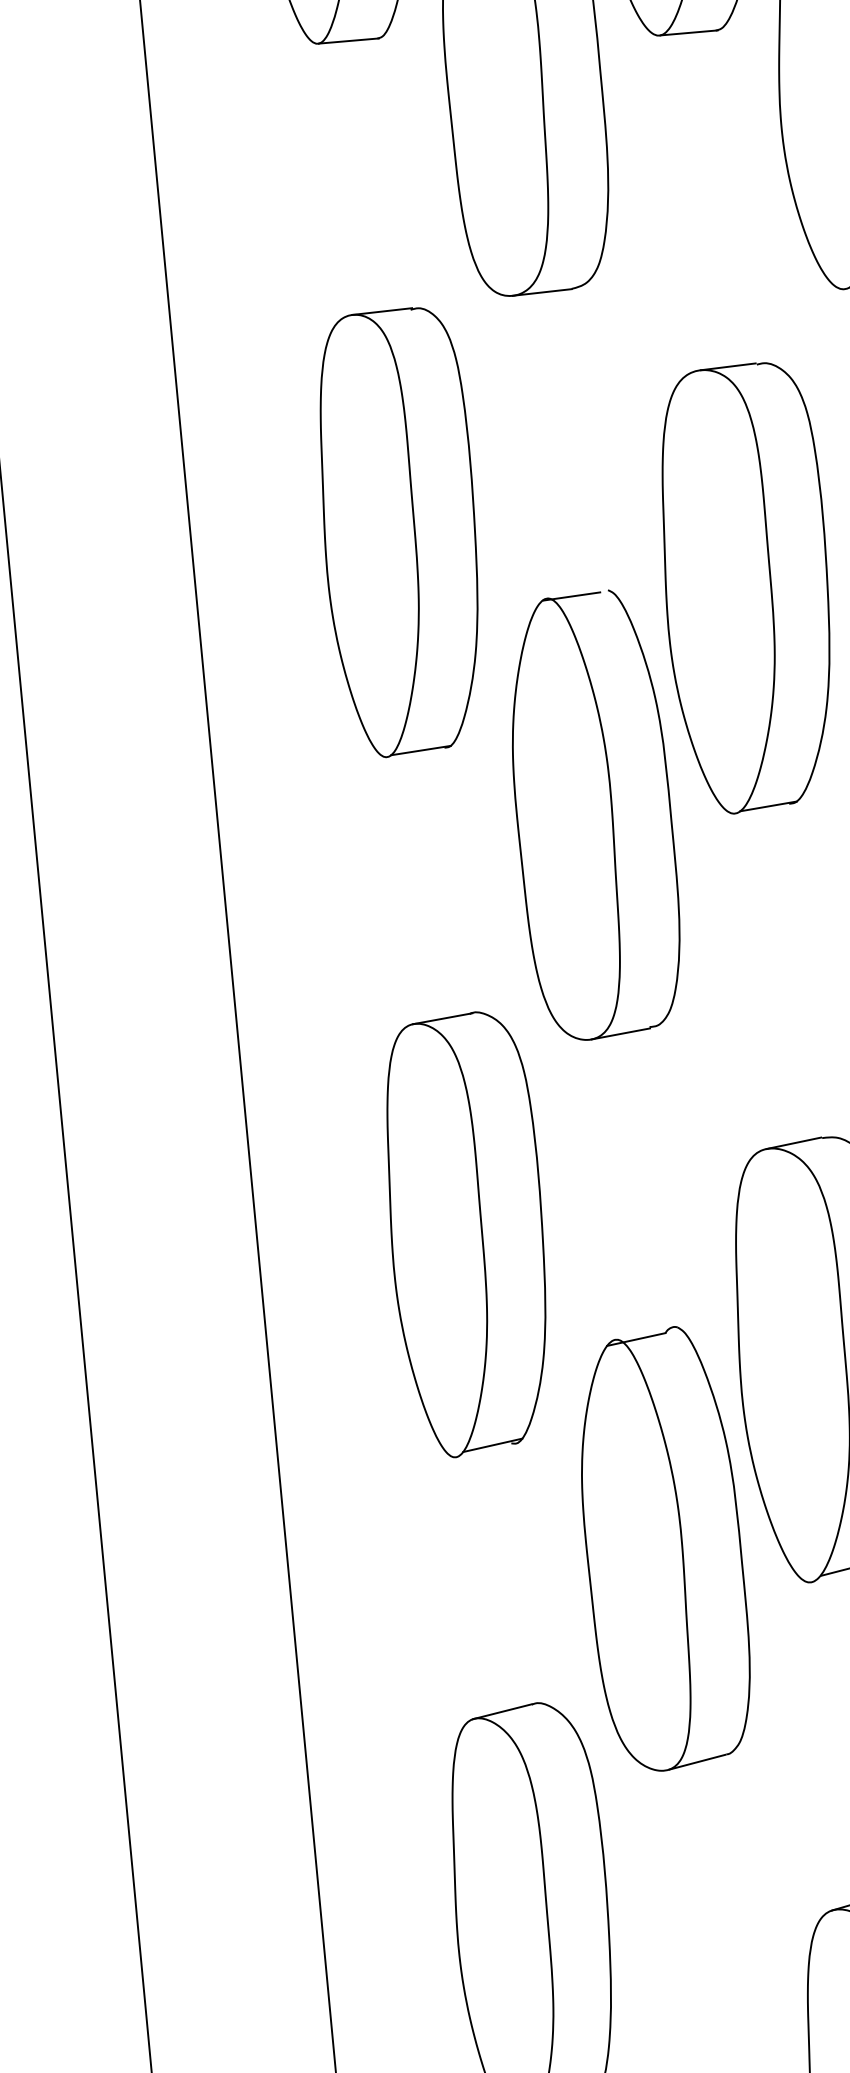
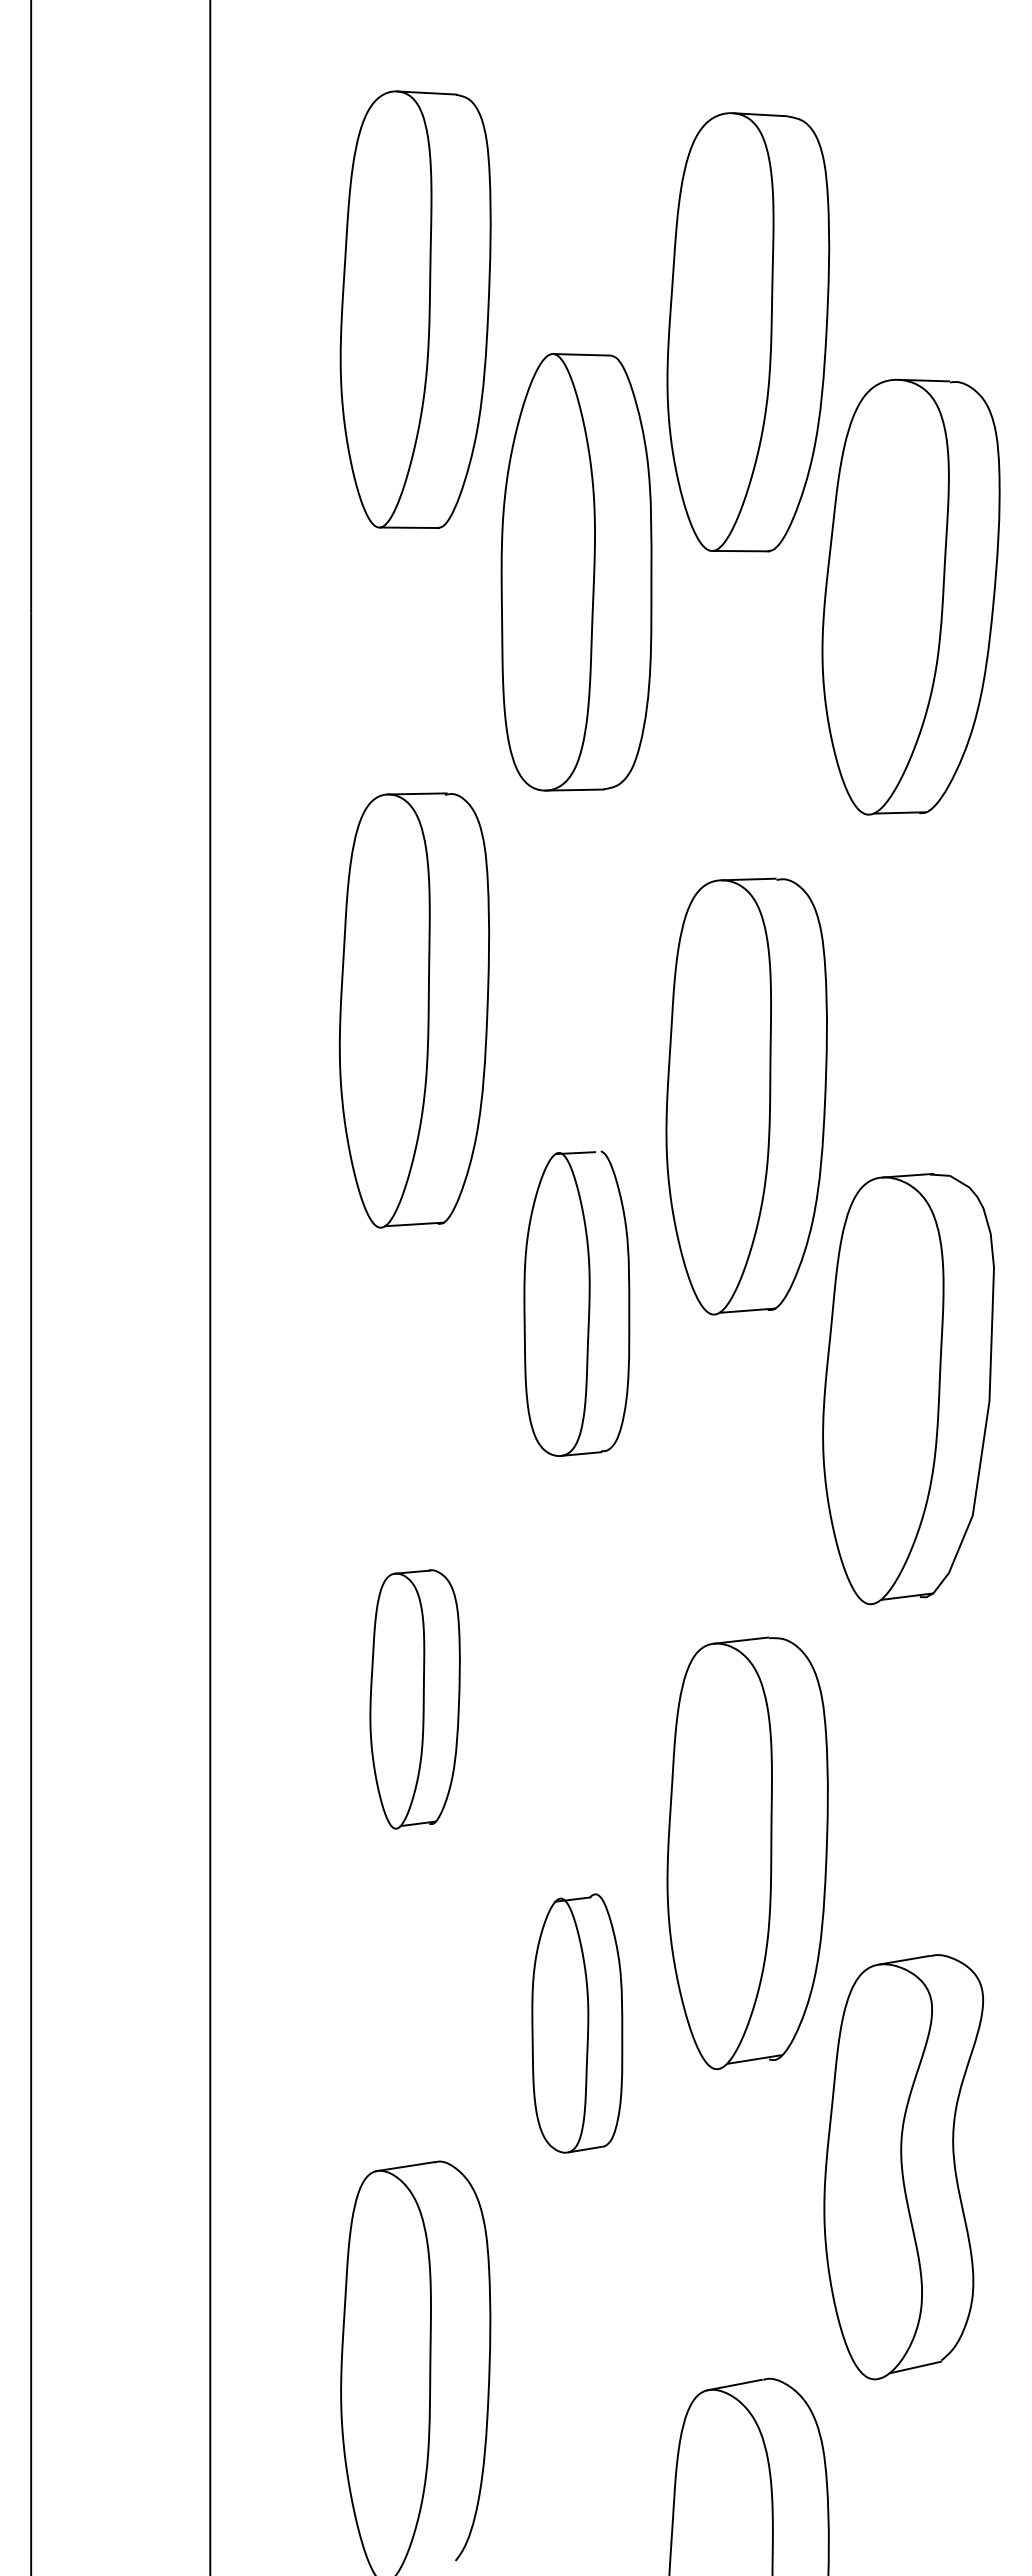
part: (593, 815) -> (576, 1303), size x0.7
part: (466, 1234) -> (414, 1699), size x0.6
part: (664, 1549) -> (577, 2023), size x0.6

